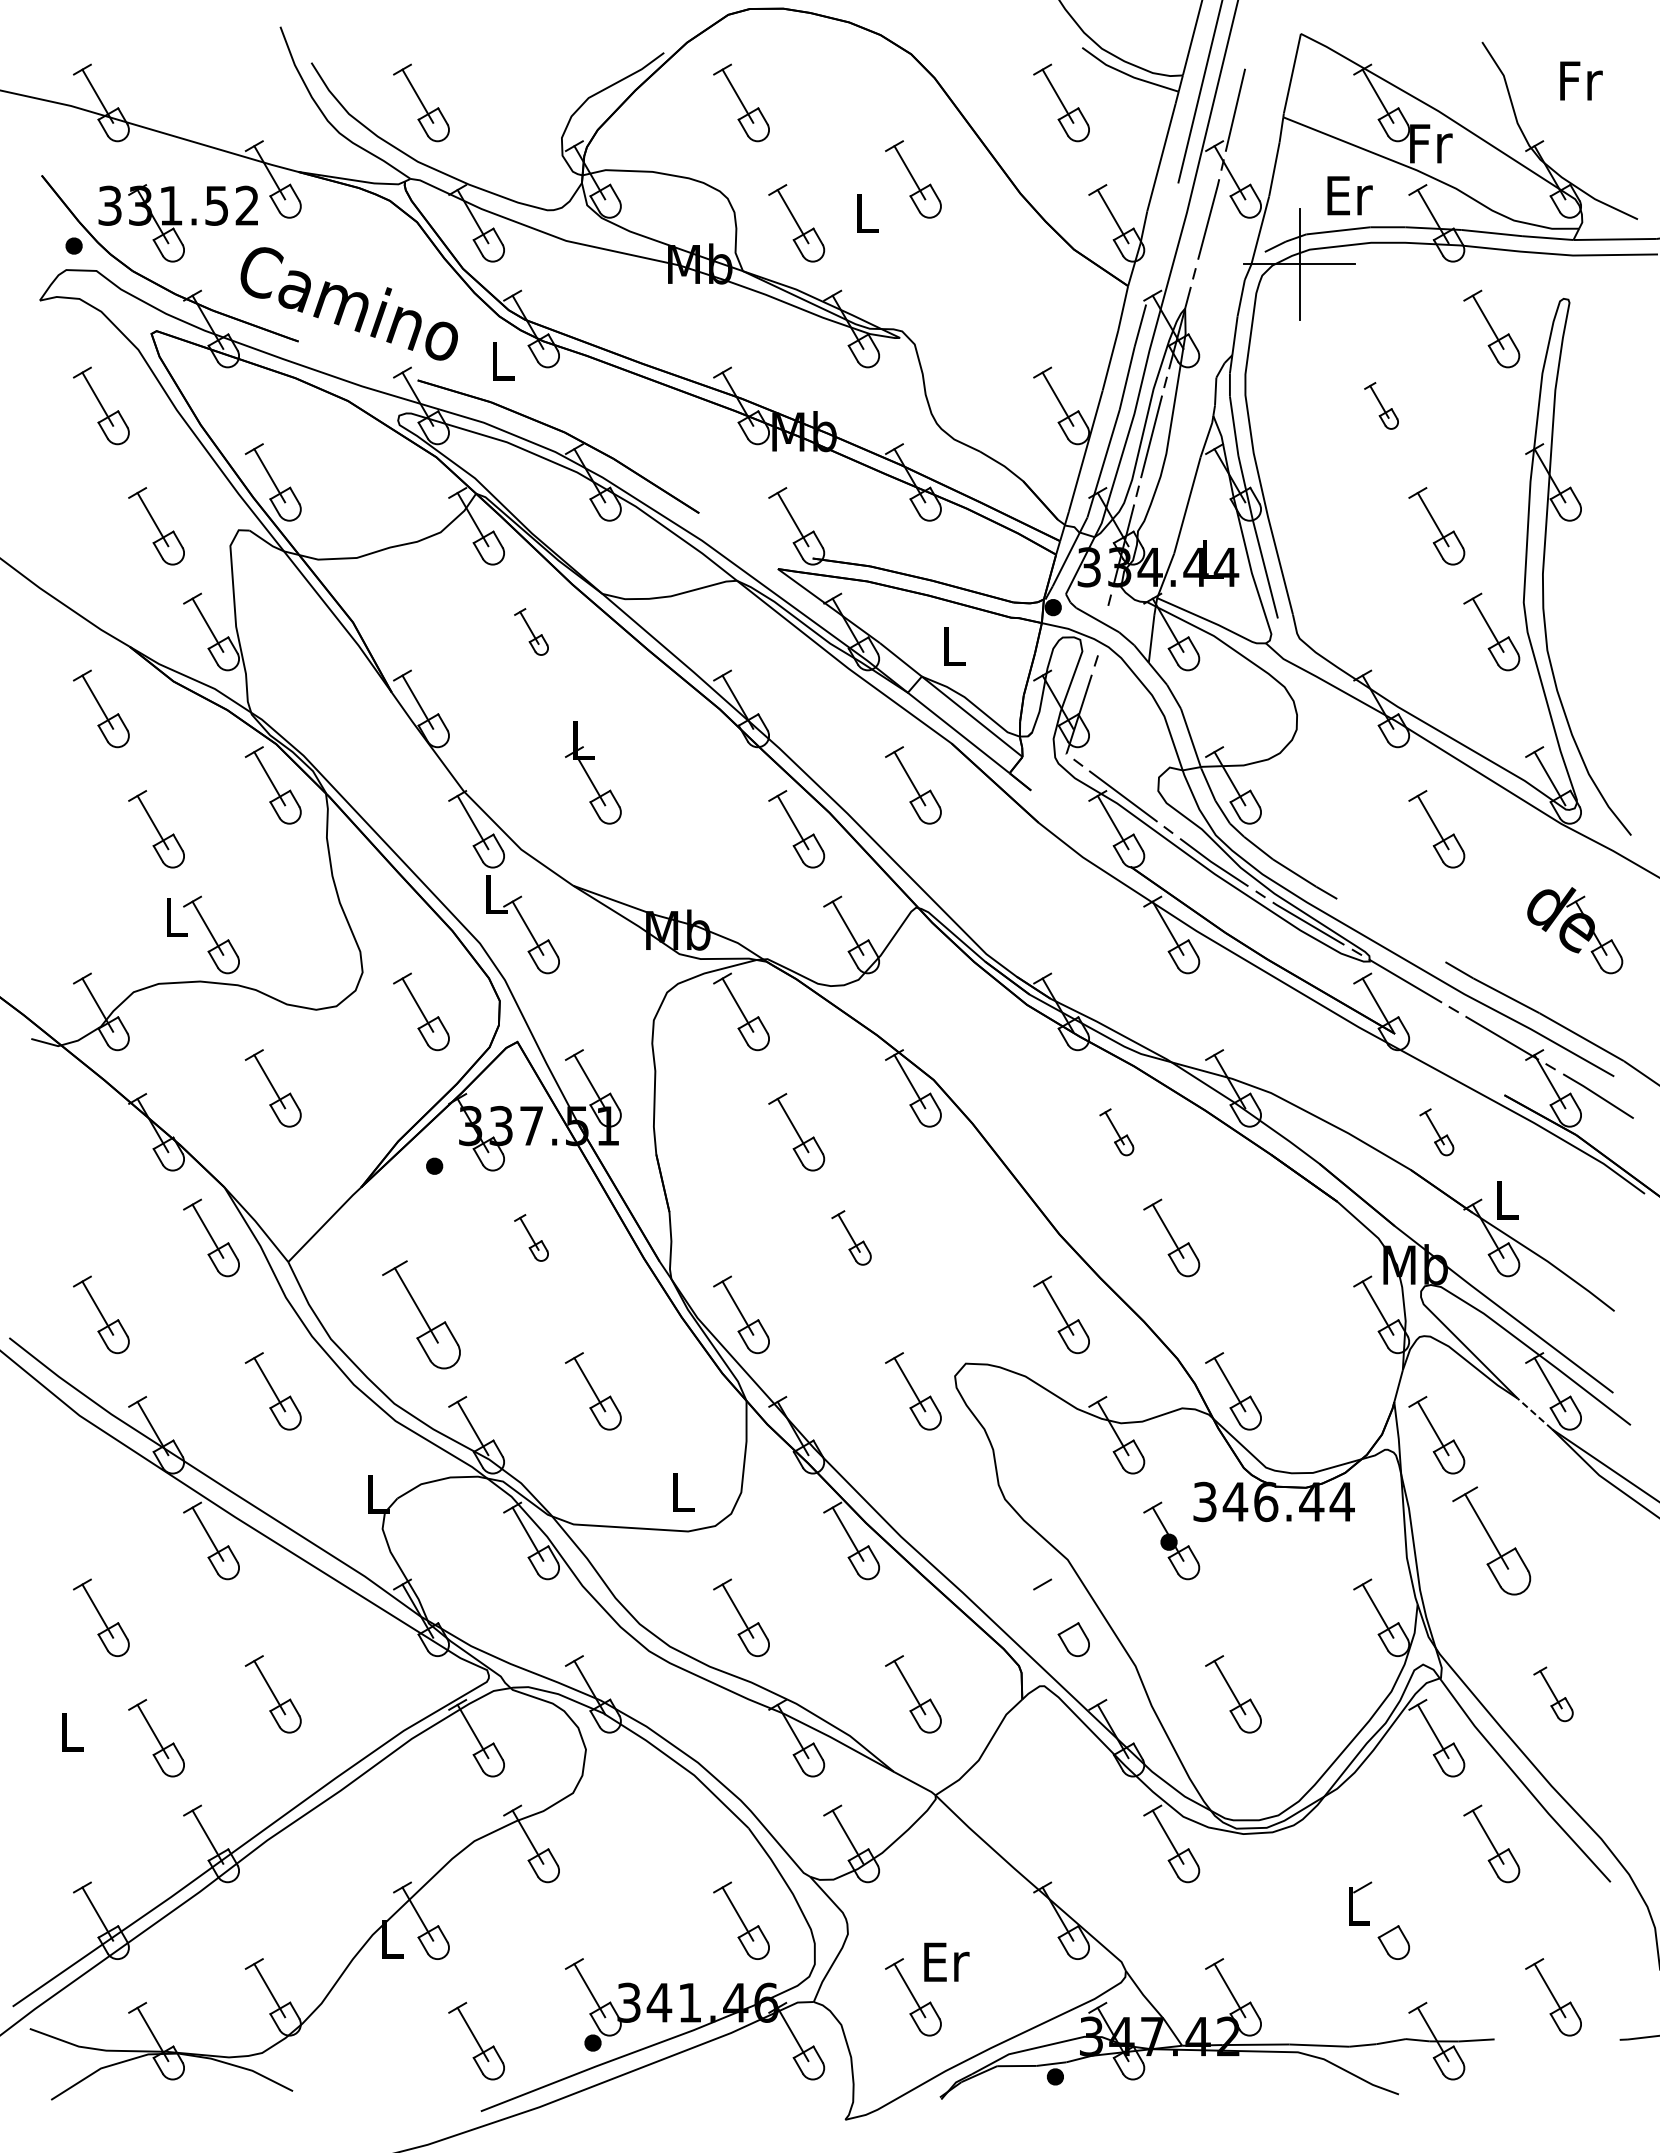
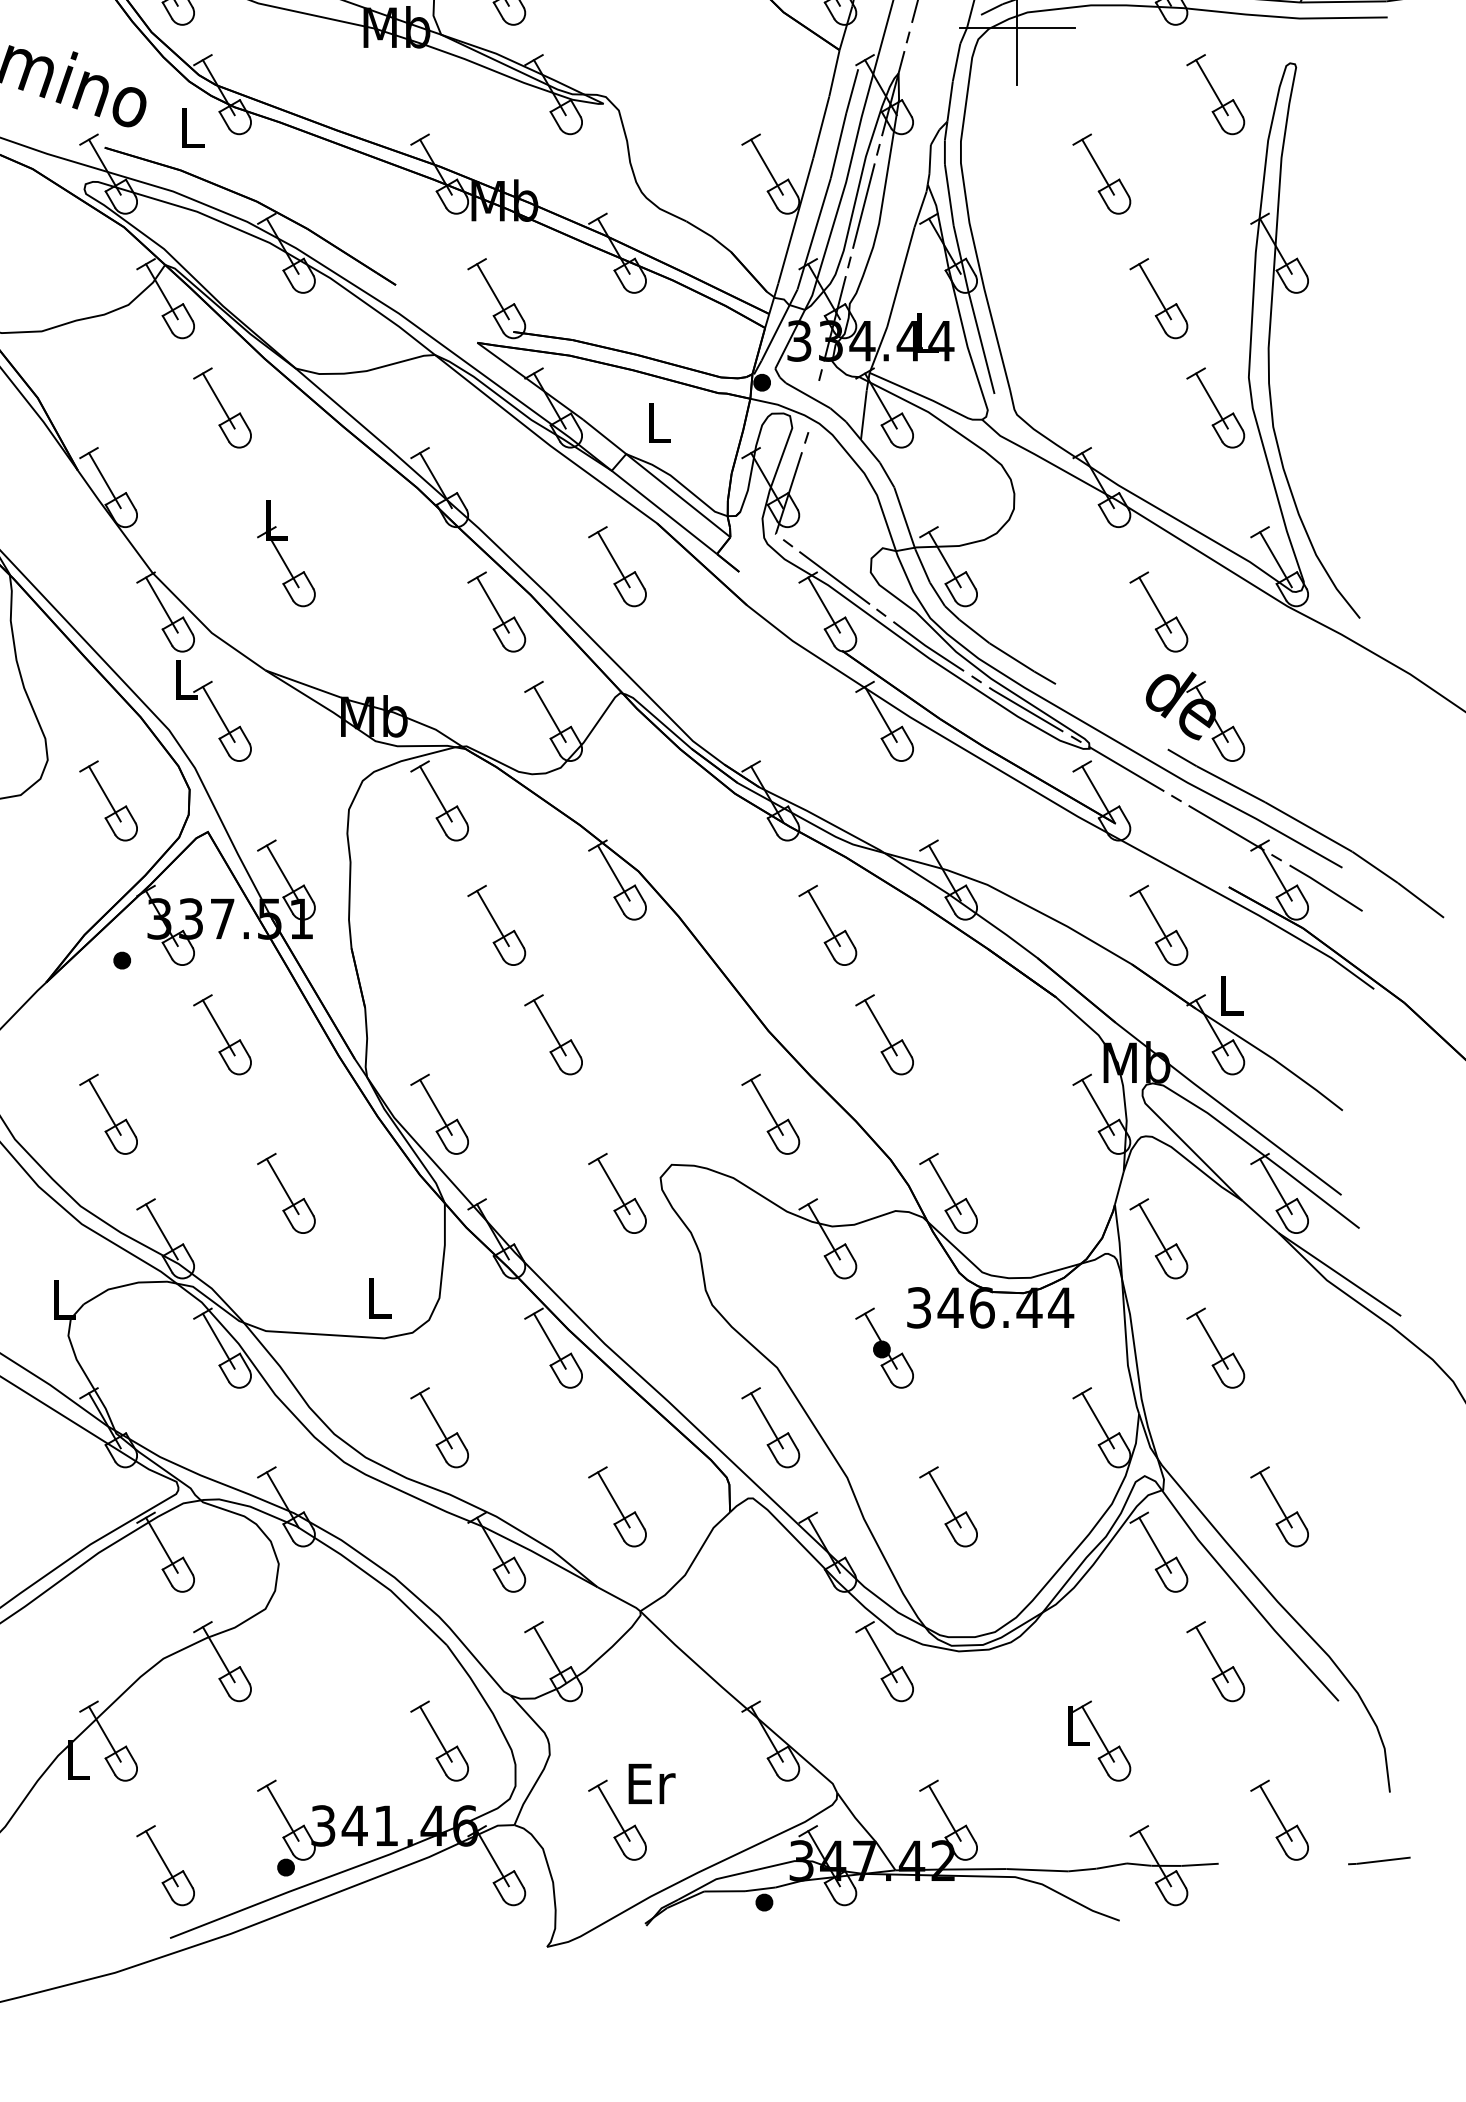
part: (1381, 405) -> (1101, 173), size x1.67
part: (531, 631) -> (222, 407), size x1.67
part: (1575, 930) -> (1195, 716), moved
part: (1116, 1132) -> (827, 925), size x1.67
part: (1436, 1132) -> (1158, 925), size x1.67
part: (531, 1237) -> (222, 1034), size x1.67
part: (851, 1237) -> (553, 1034), size x1.43
part: (421, 1314) -> (108, 1113), size x0.71
line: (1534, 1413) -> (1259, 1216), dashed -> solid
part: (1491, 1540) -> (1215, 1347), size x0.71
line: (1057, 1610) -> (766, 1420), added
part: (1553, 1694) -> (1279, 1507), size x1.43
line: (1377, 1913) -> (1097, 1733), added

